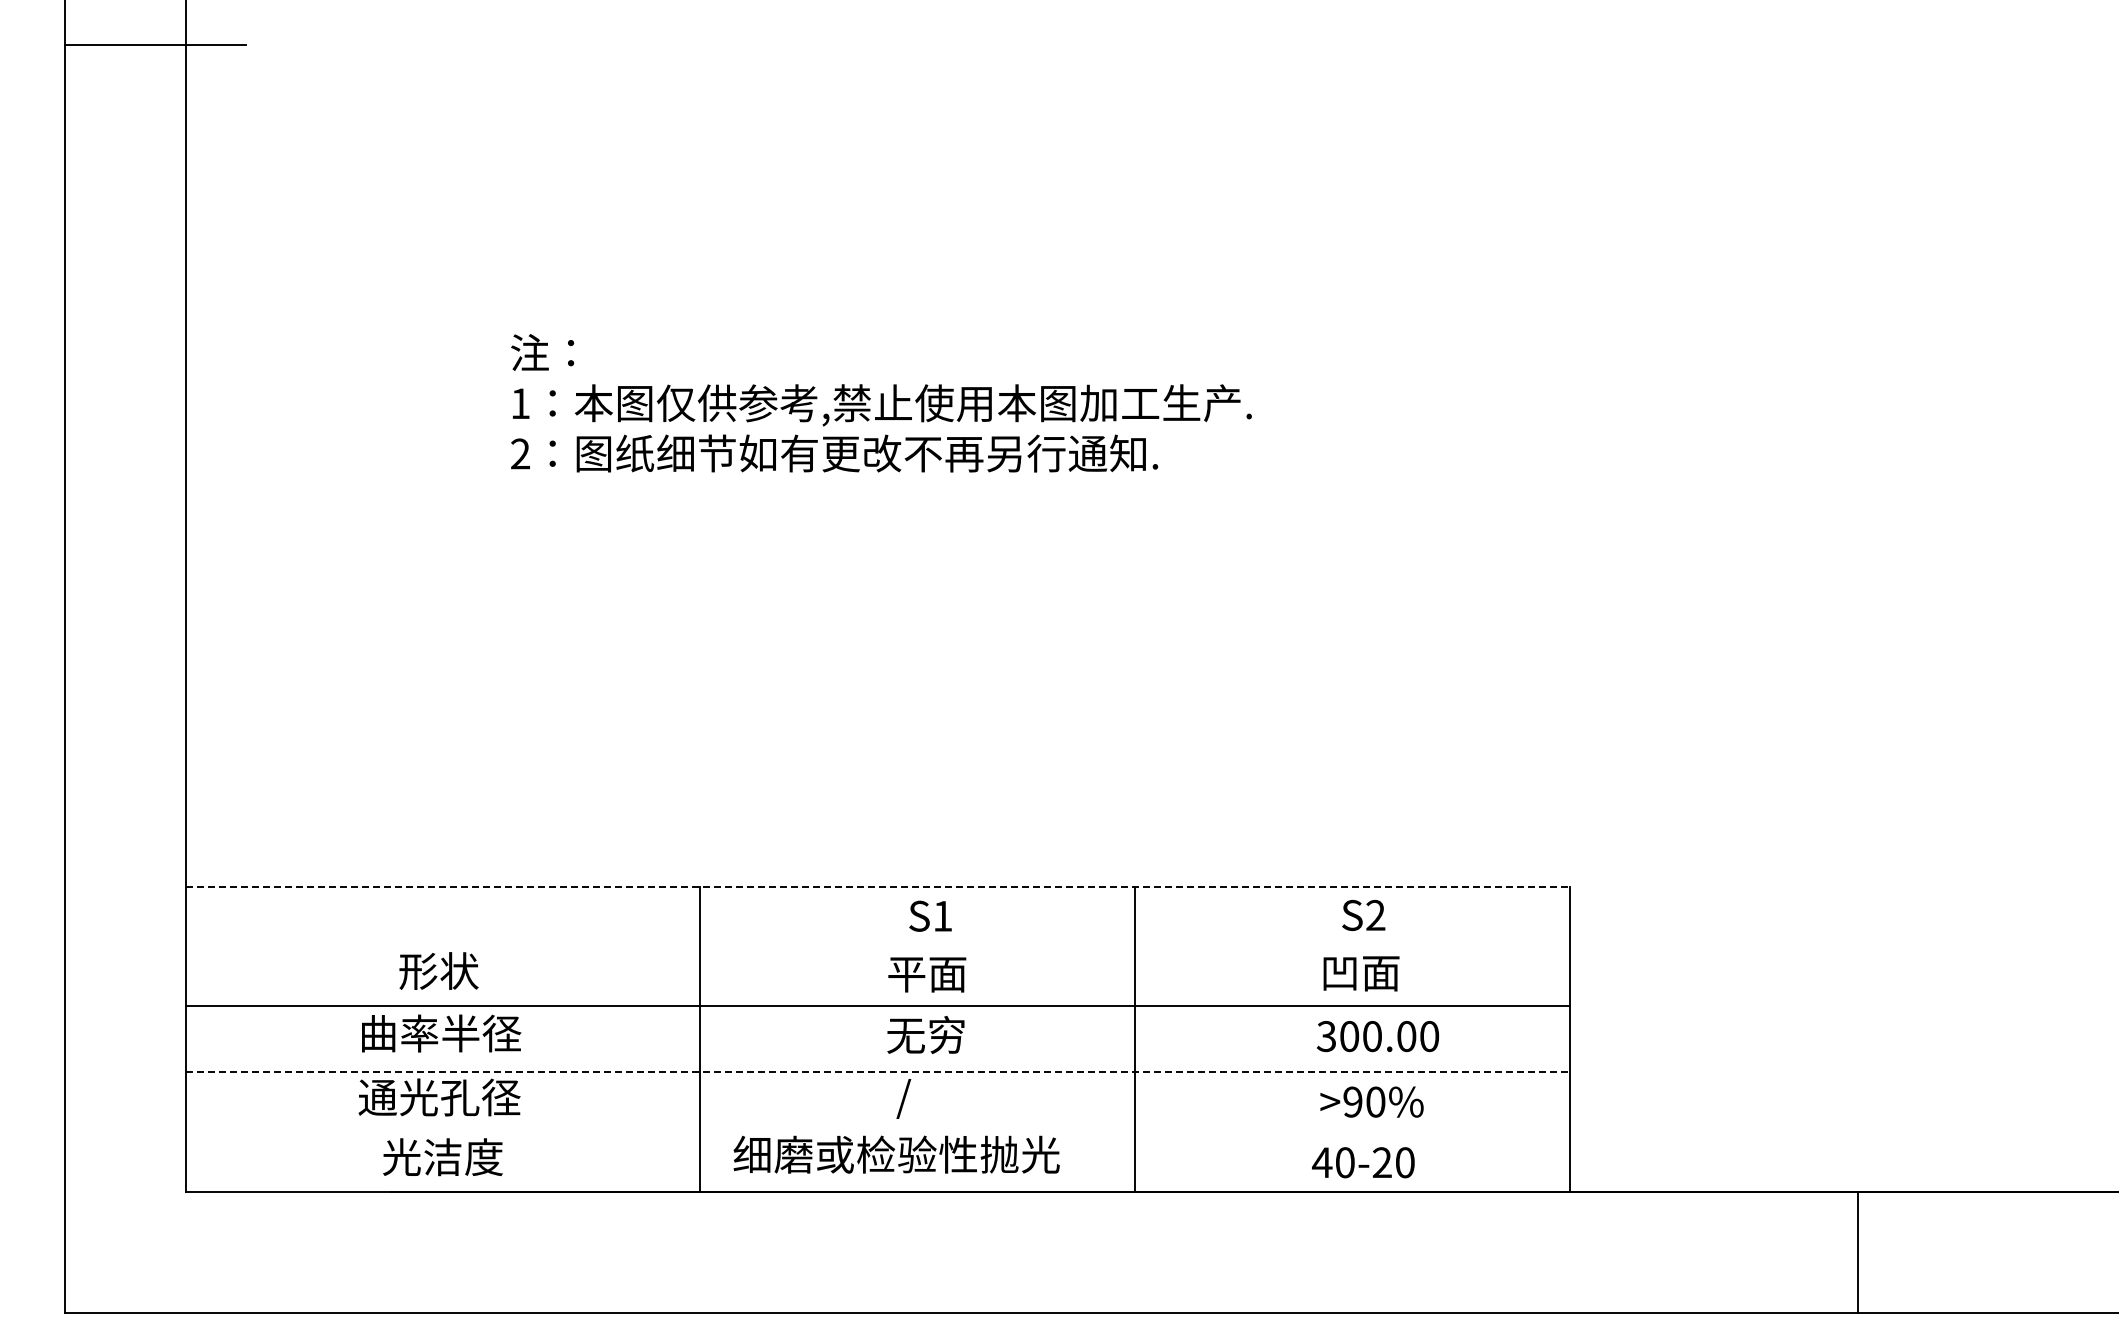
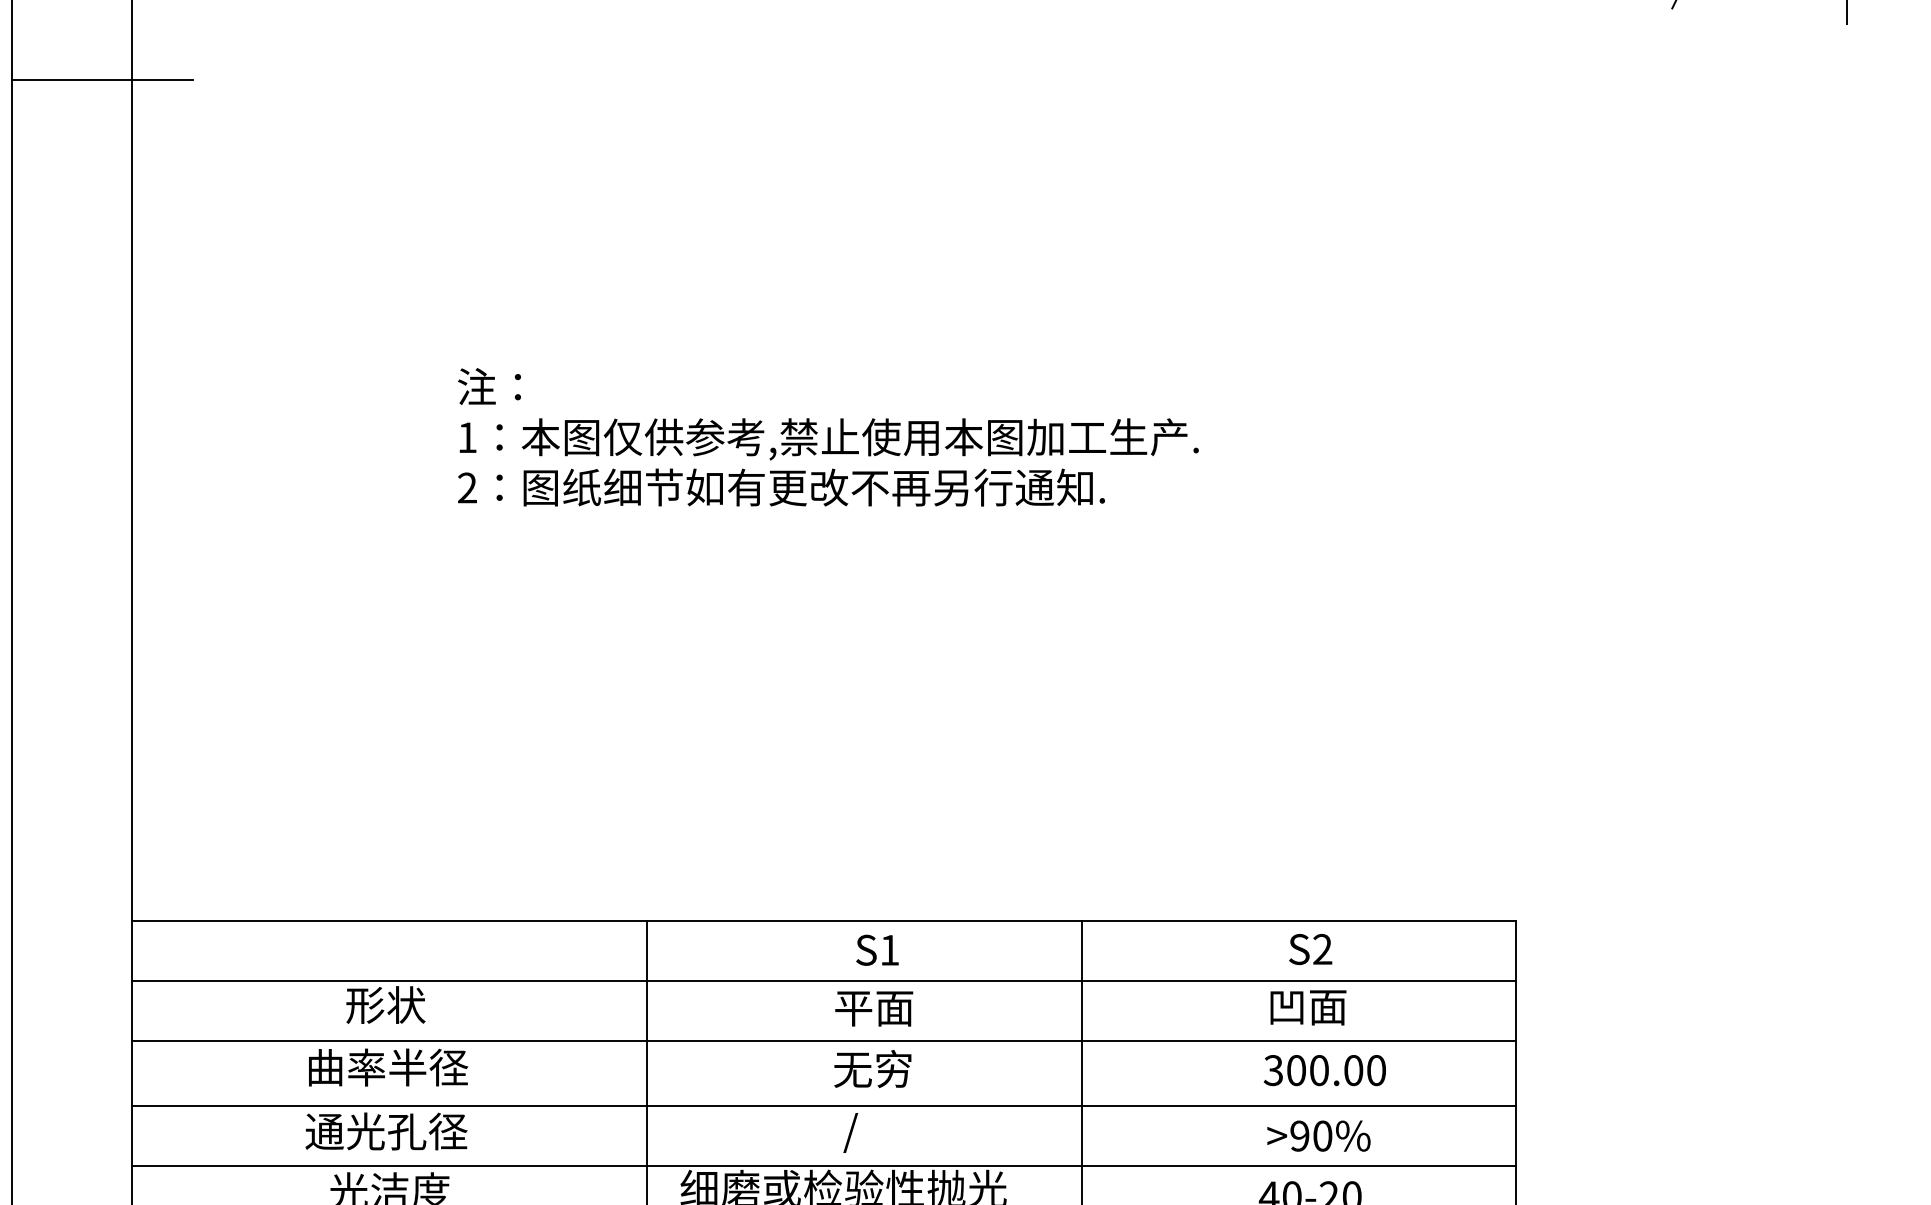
line: (877, 886) -> (824, 920), dashed -> solid
line: (877, 946) -> (824, 980), added
line: (877, 1071) -> (824, 1105), dashed -> solid
line: (877, 1131) -> (824, 1165), added

